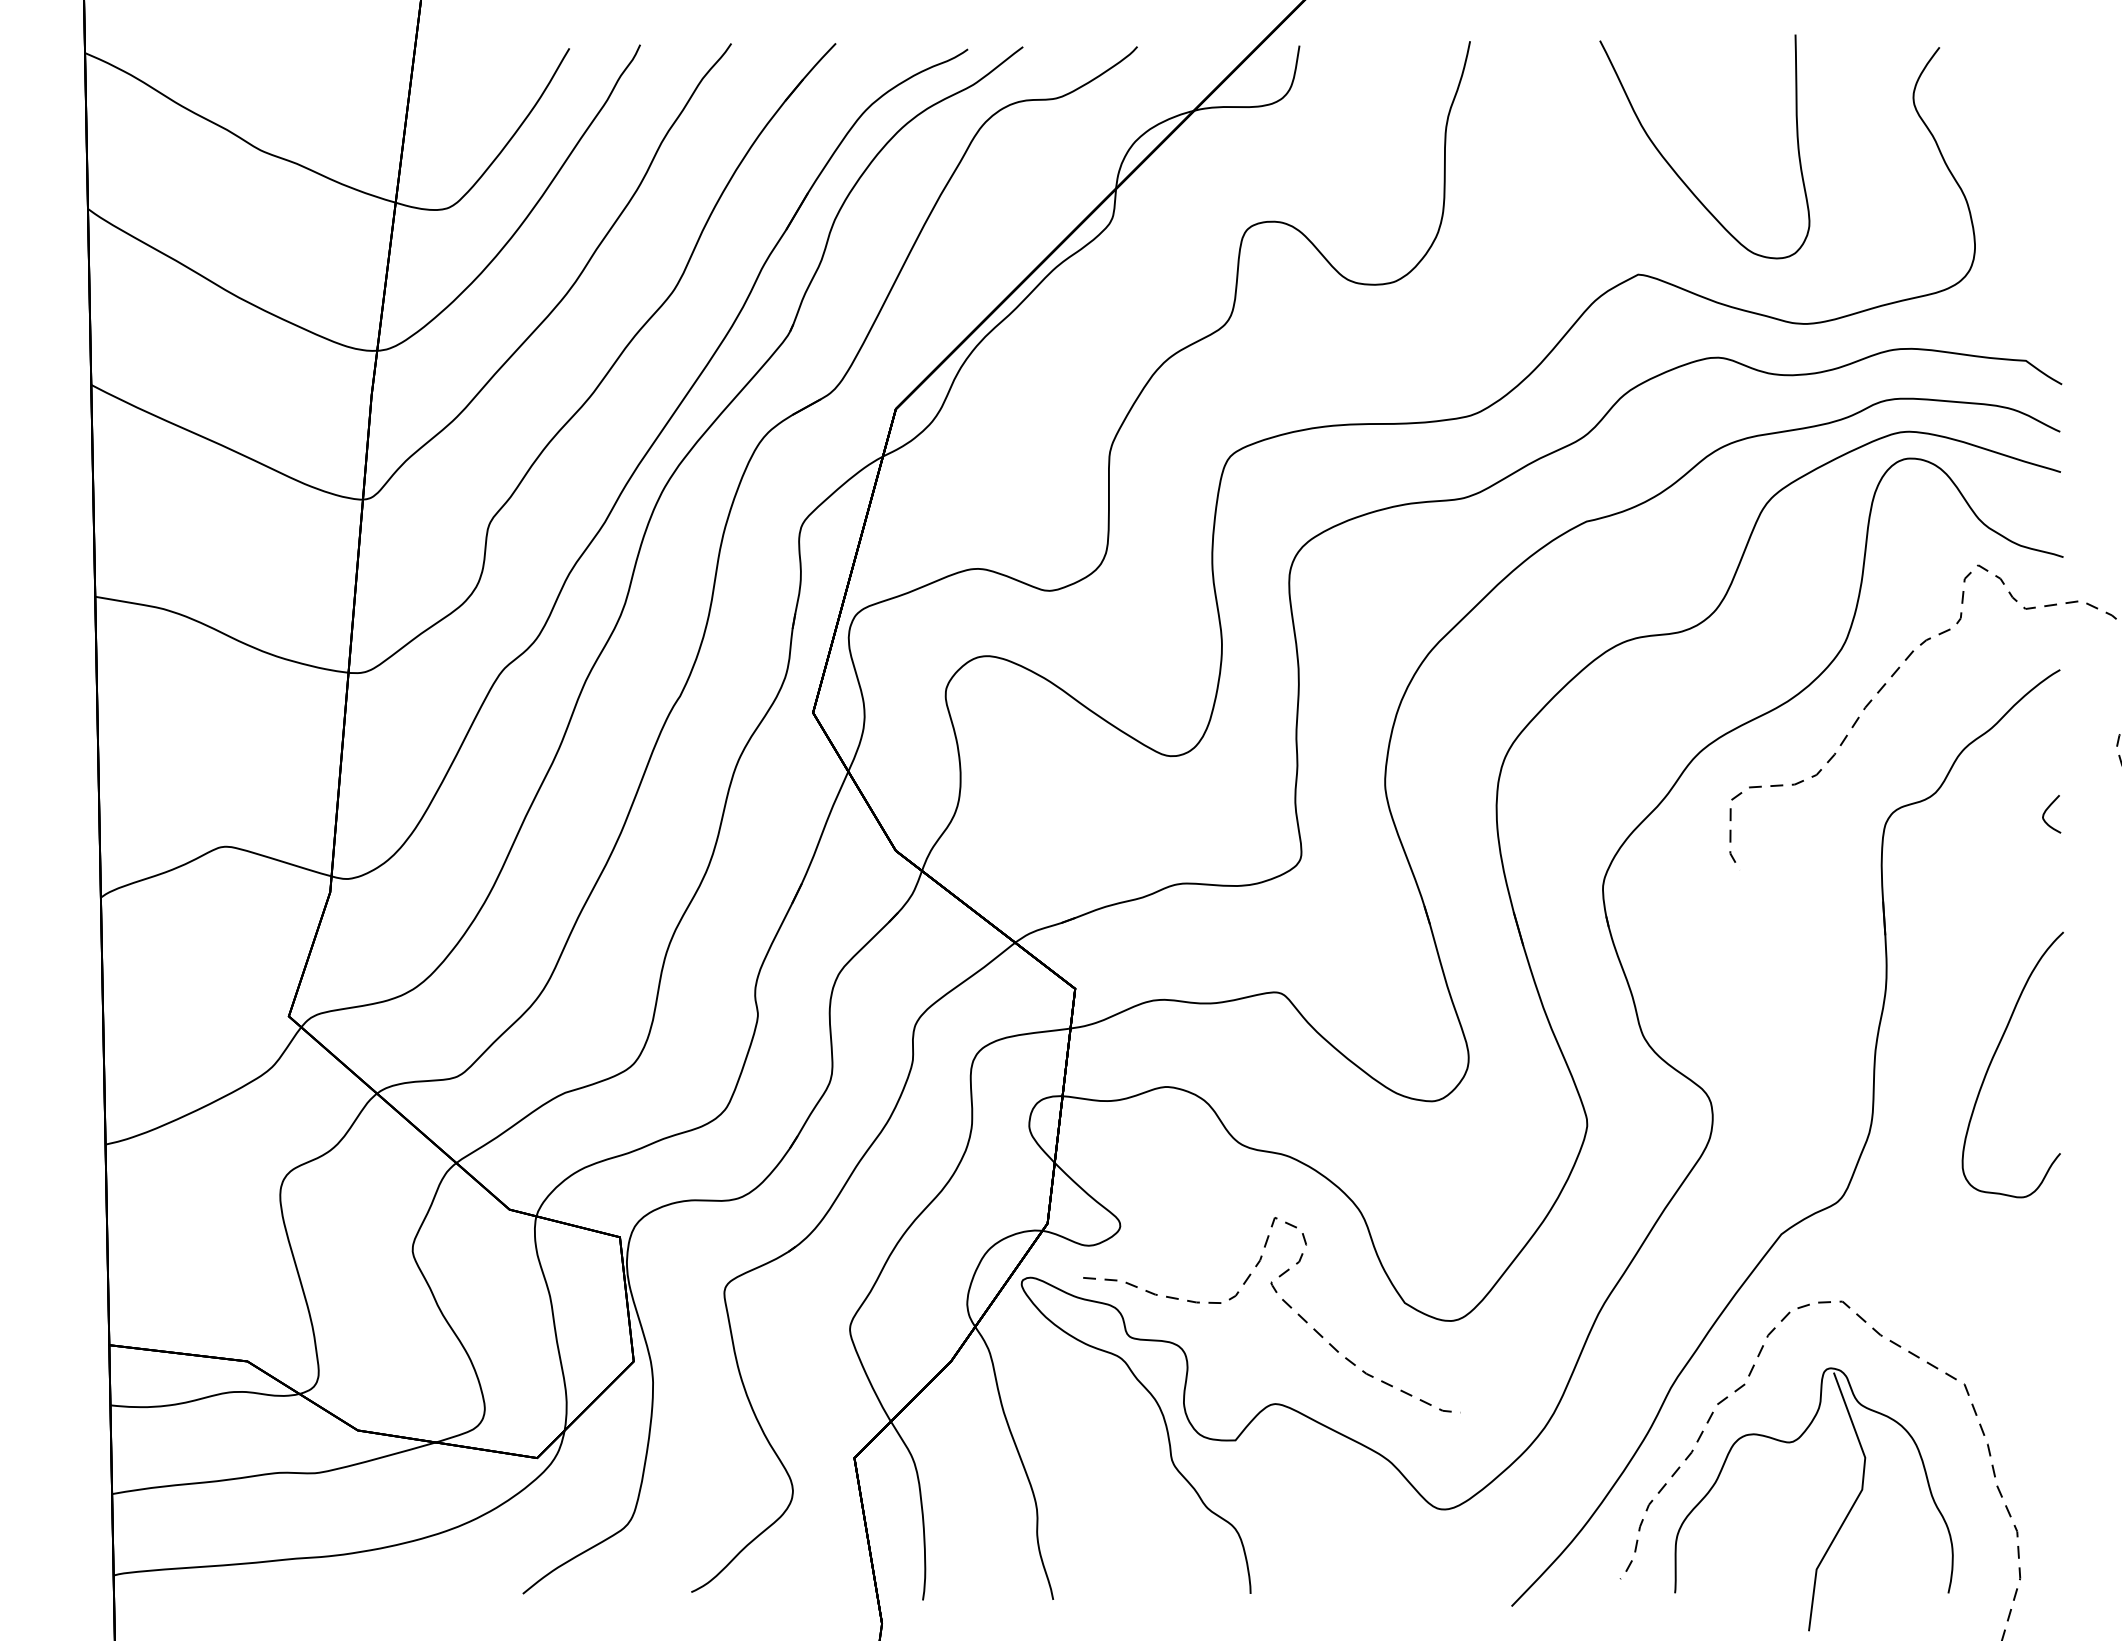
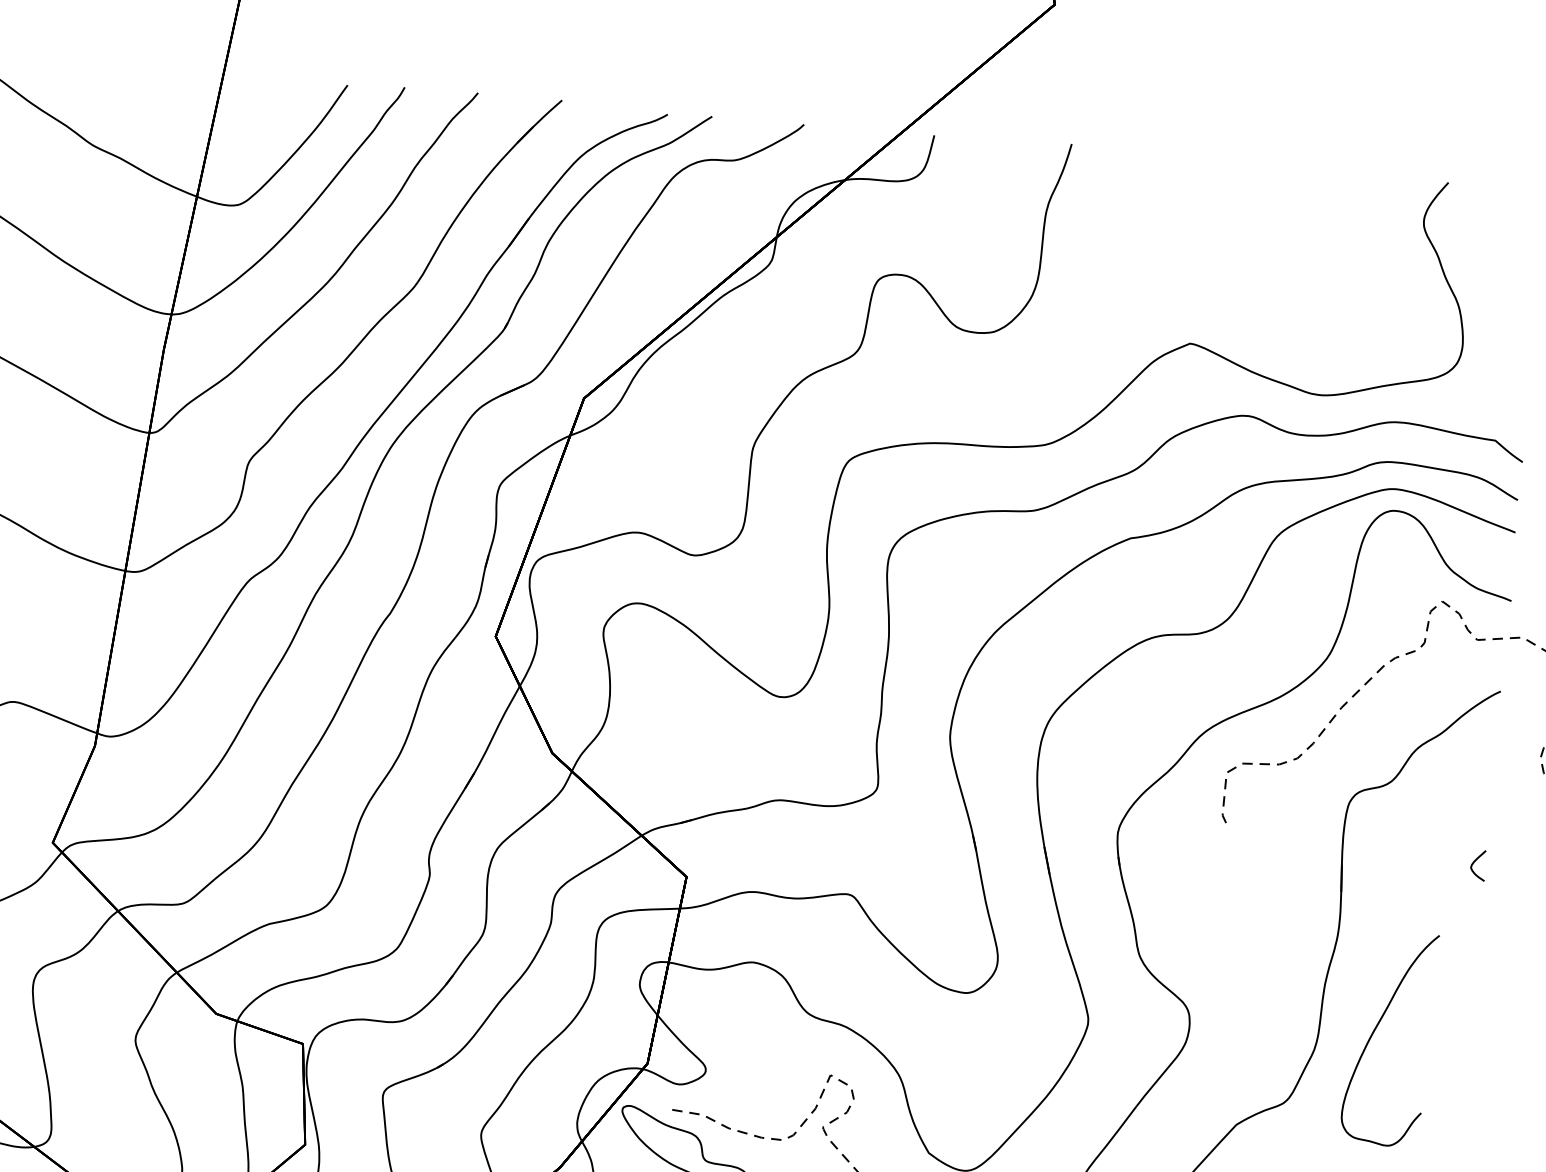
curve: (1674, 169) -> (1226, 261), removed
curve: (2047, 810) -> (1475, 862), moved
curve: (1993, 1059) -> (1374, 1032), moved

